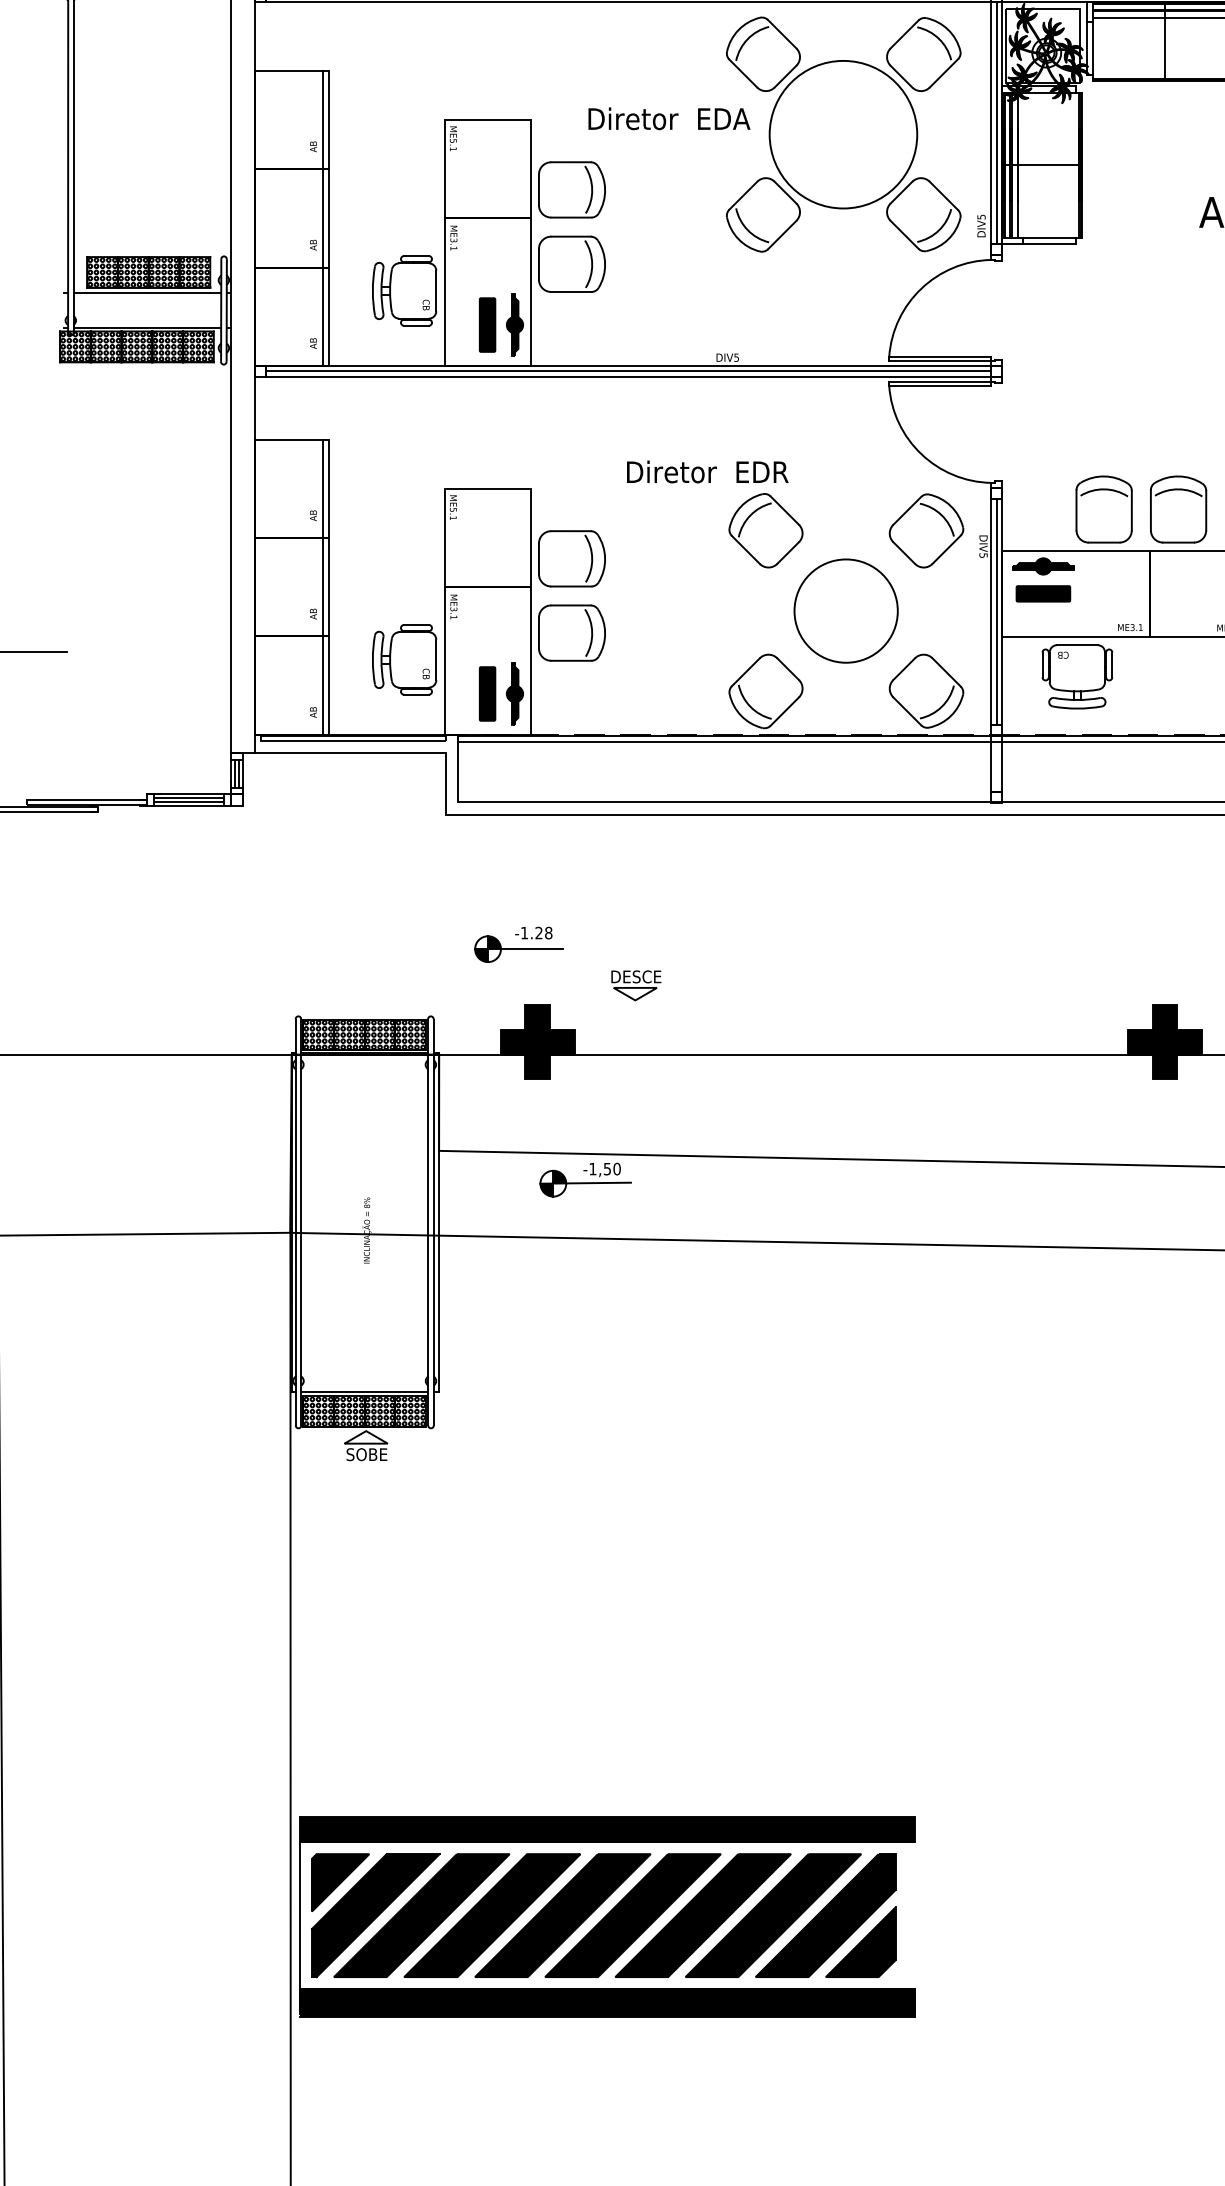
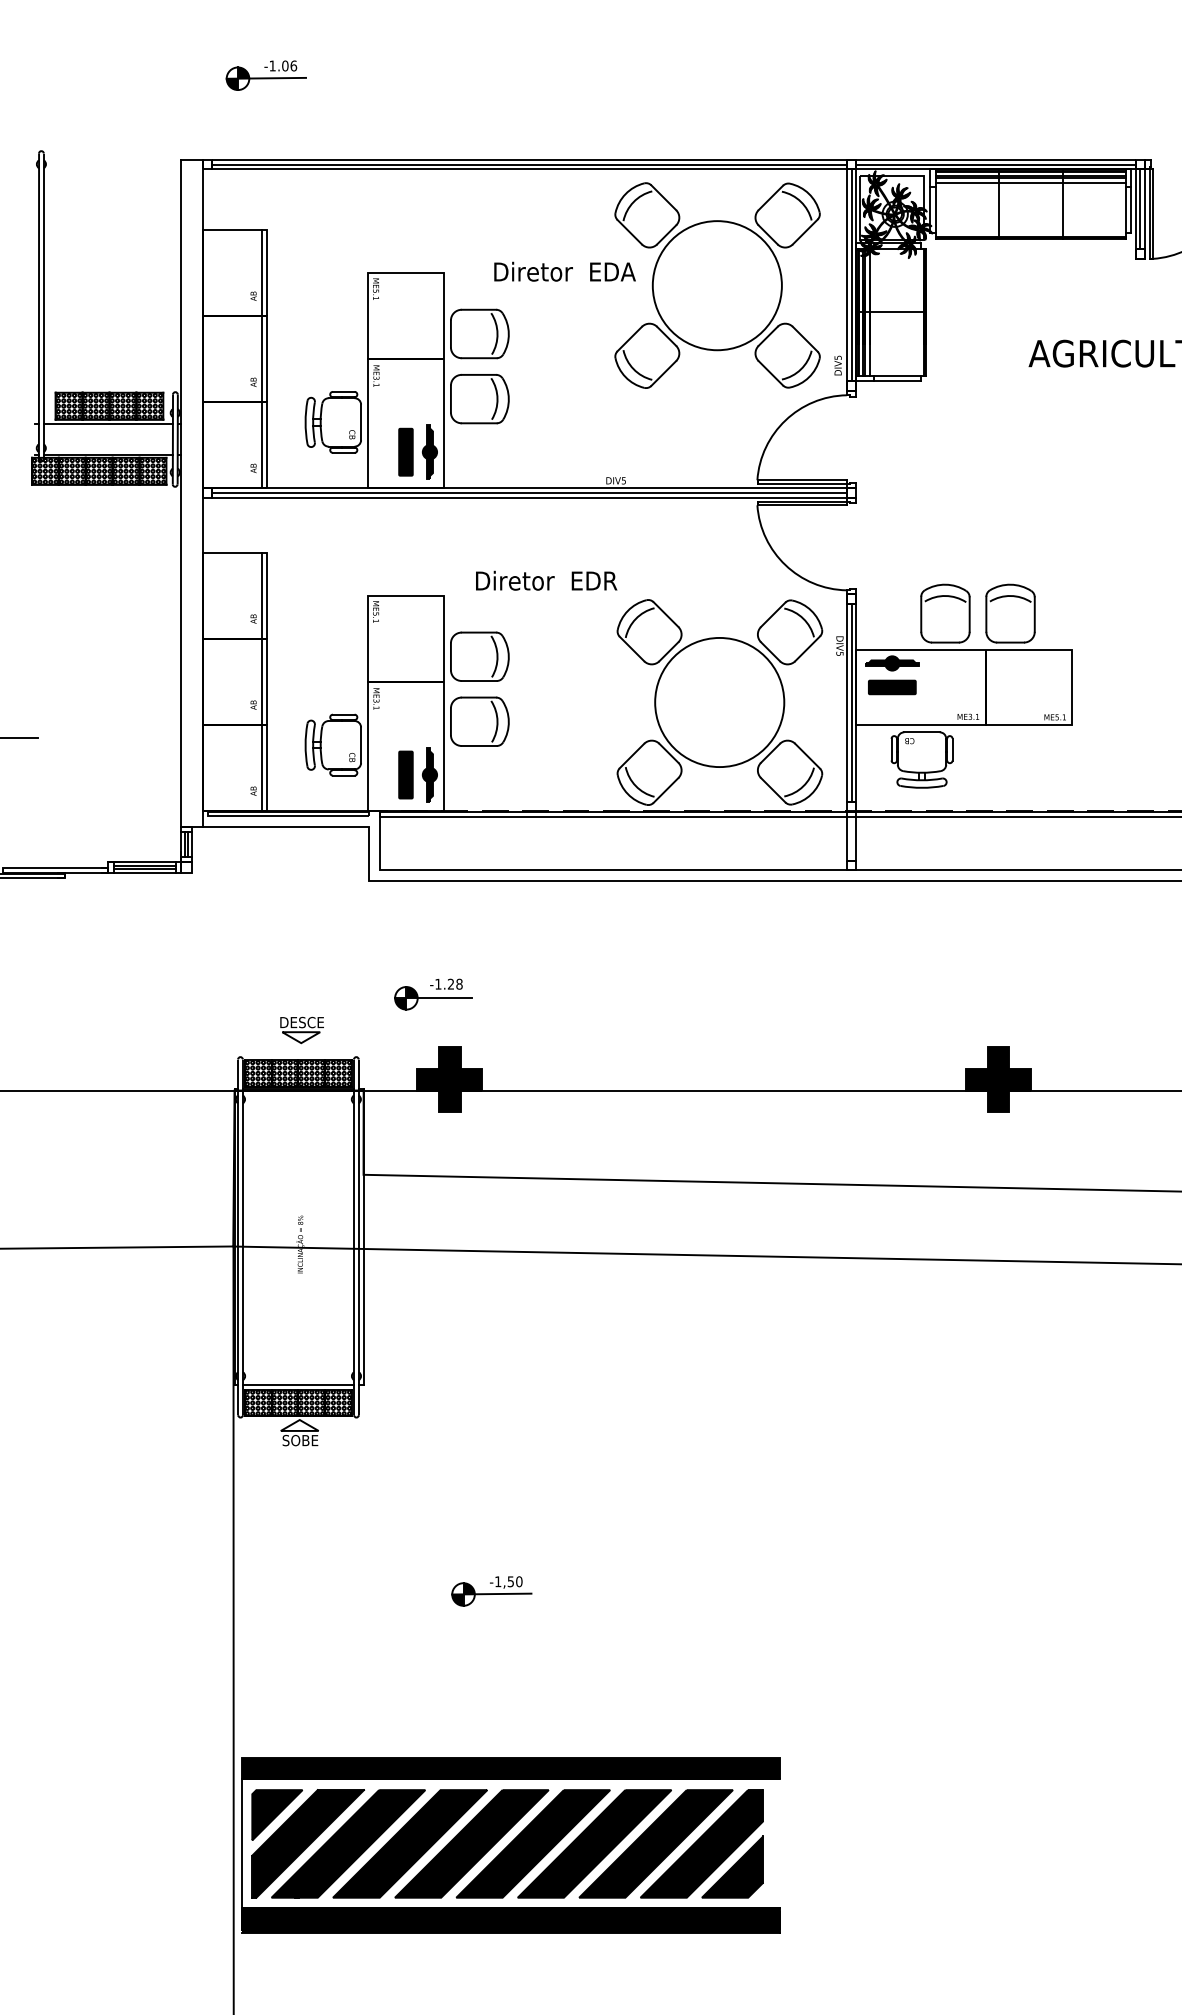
text: (707, 471) -> (546, 580), moved
circle: (845, 611) -> (719, 702), size x1.43
part: (635, 985) -> (301, 1030), moved
part: (585, 1180) -> (491, 1591), moved

